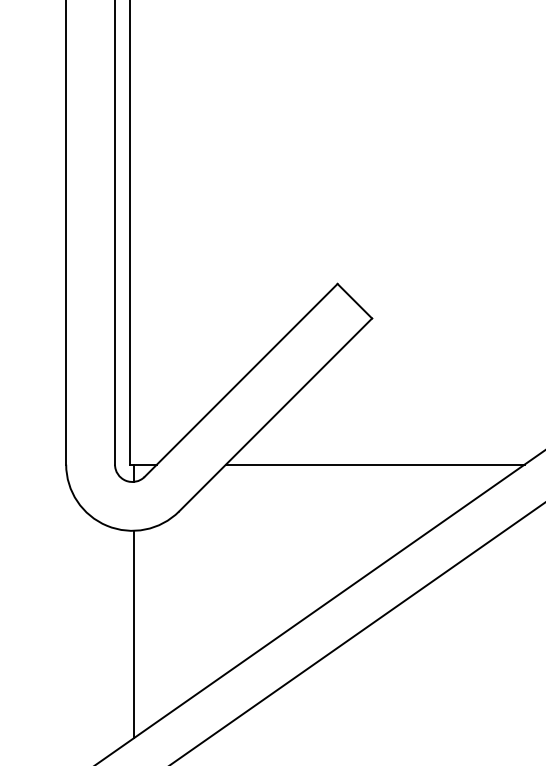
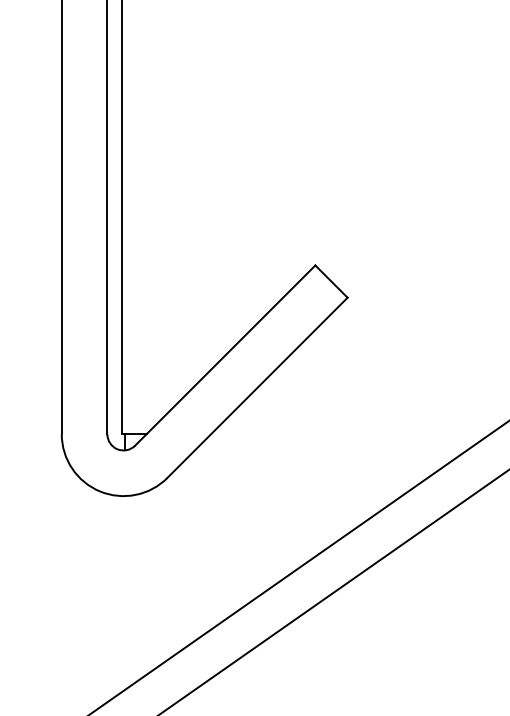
line: (375, 464) -> (350, 434), removed
line: (134, 633) -> (125, 592), removed

